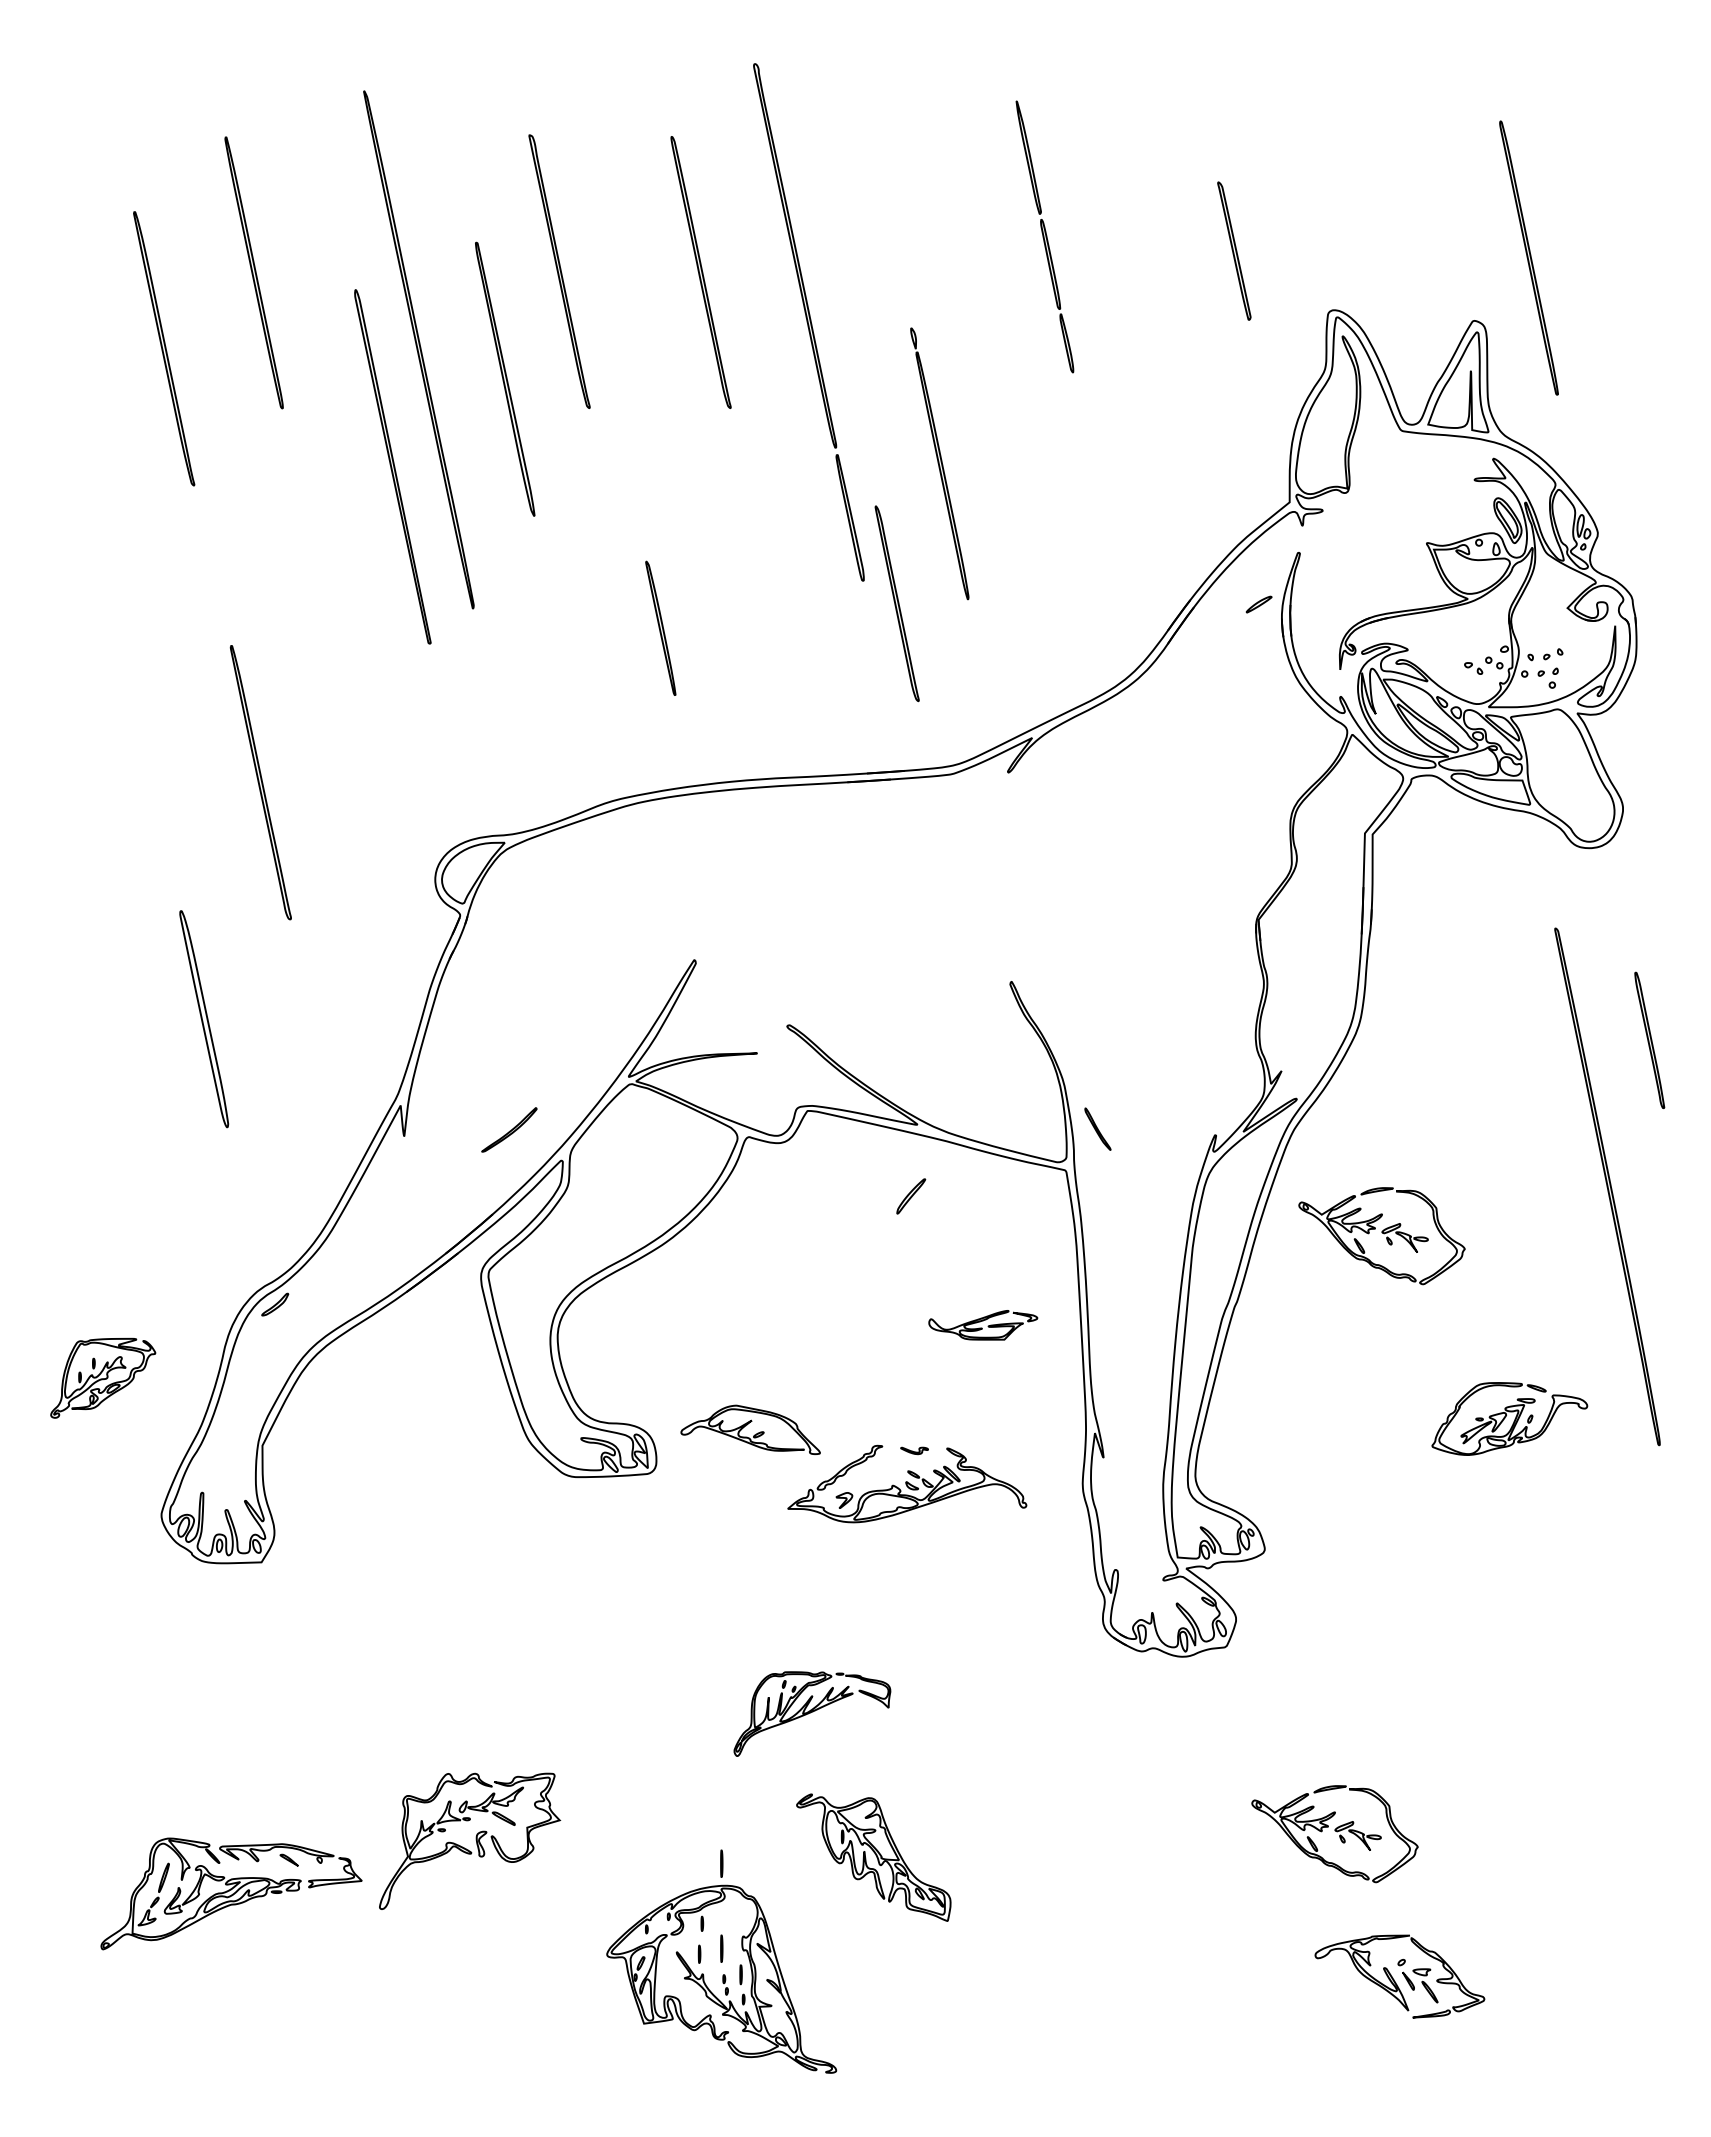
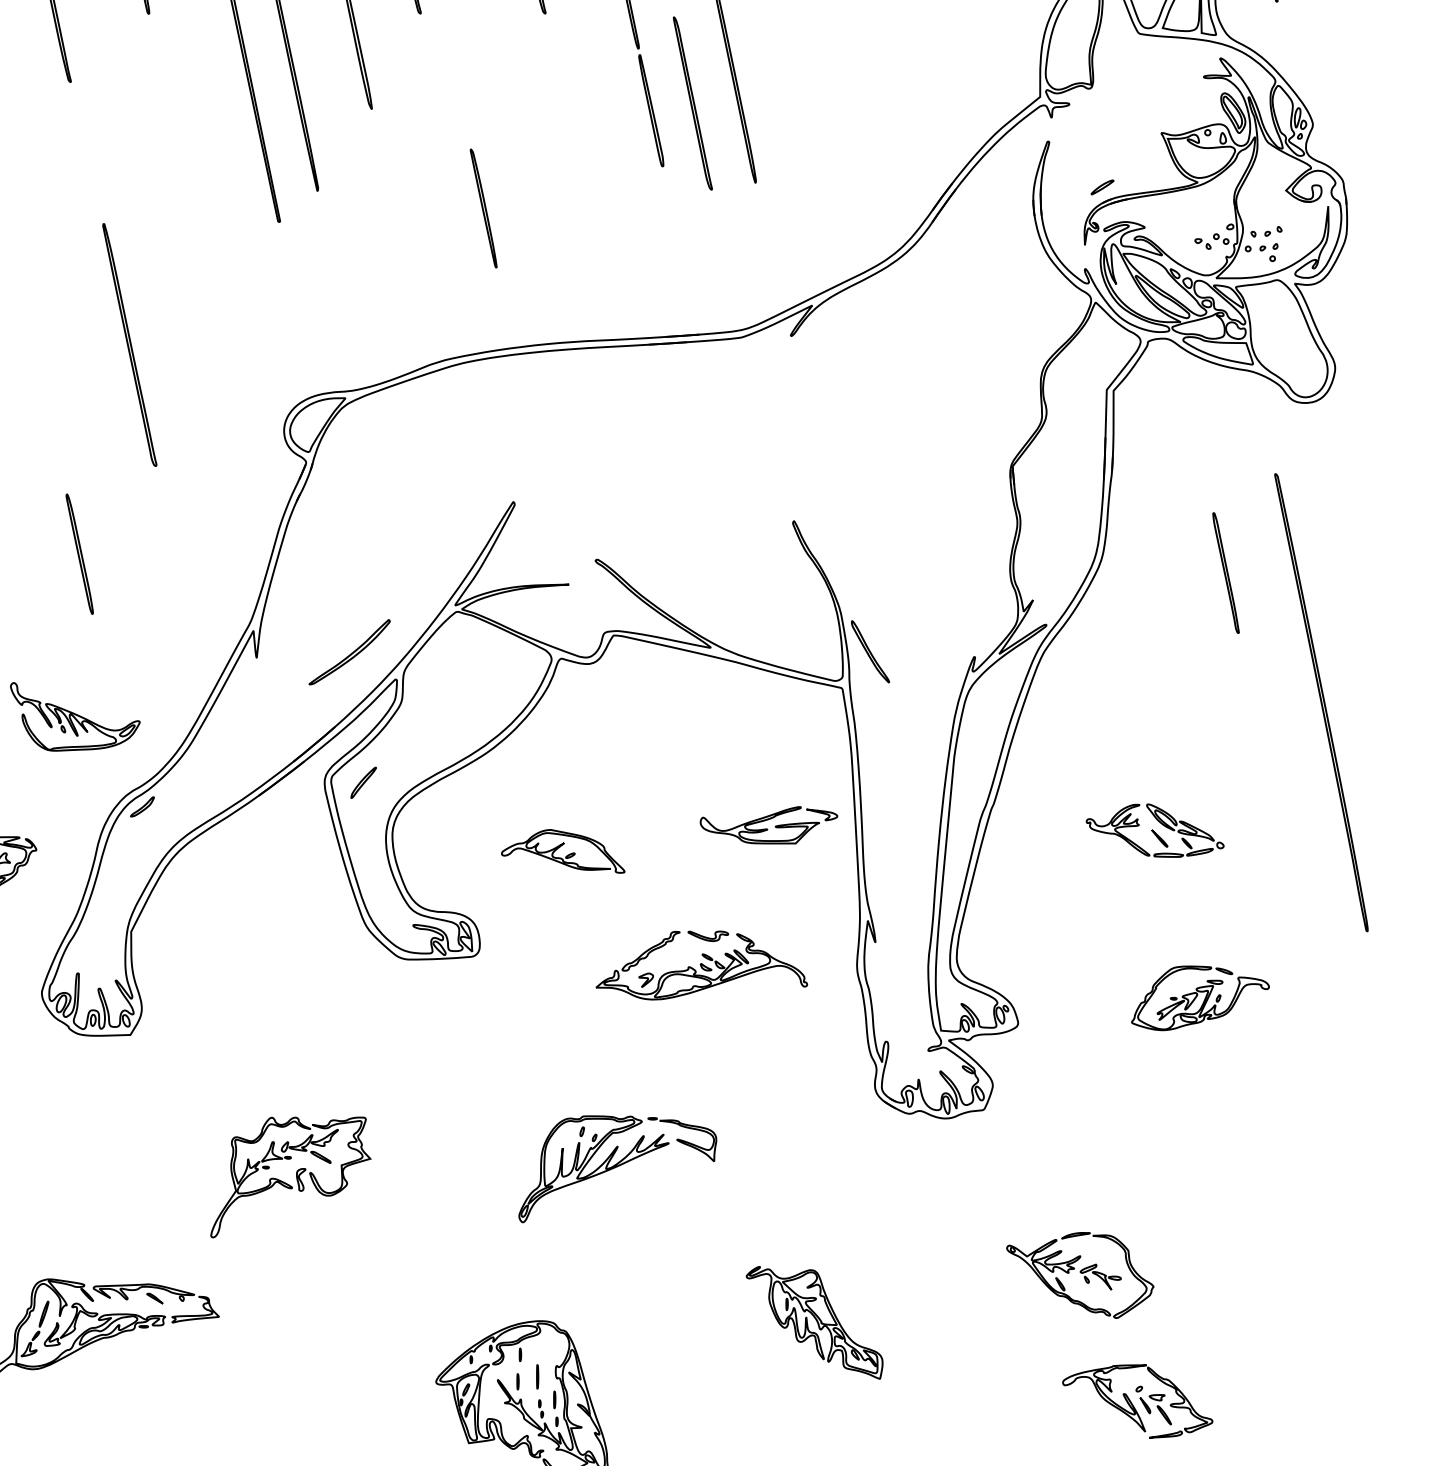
part: (896, 603) -> (692, 103), moved
part: (1258, 604) -> (1101, 187), moved
part: (204, 1018) -> (79, 553), size x0.62
part: (1649, 1040) -> (1225, 573), moved
part: (1097, 1128) -> (870, 651), size x1.67
part: (509, 1129) -> (349, 651), size x1.67
part: (911, 1196) -> (363, 782), moved
part: (198, 1202) -> (74, 716), added
part: (1381, 1236) -> (1121, 746), removed
part: (983, 1324) -> (769, 824), size x1.43
part: (1419, 1331) -> (1155, 830), added
part: (1509, 1418) -> (1200, 997), moved
part: (750, 1429) -> (563, 851), moved
part: (914, 1450) -> (708, 935), size x1.67
part: (812, 1713) -> (617, 1168), size x1.43
part: (470, 1840) -> (291, 1176), moved
part: (873, 1857) -> (814, 1322), moved
line: (721, 1863) -> (537, 1301), removed

